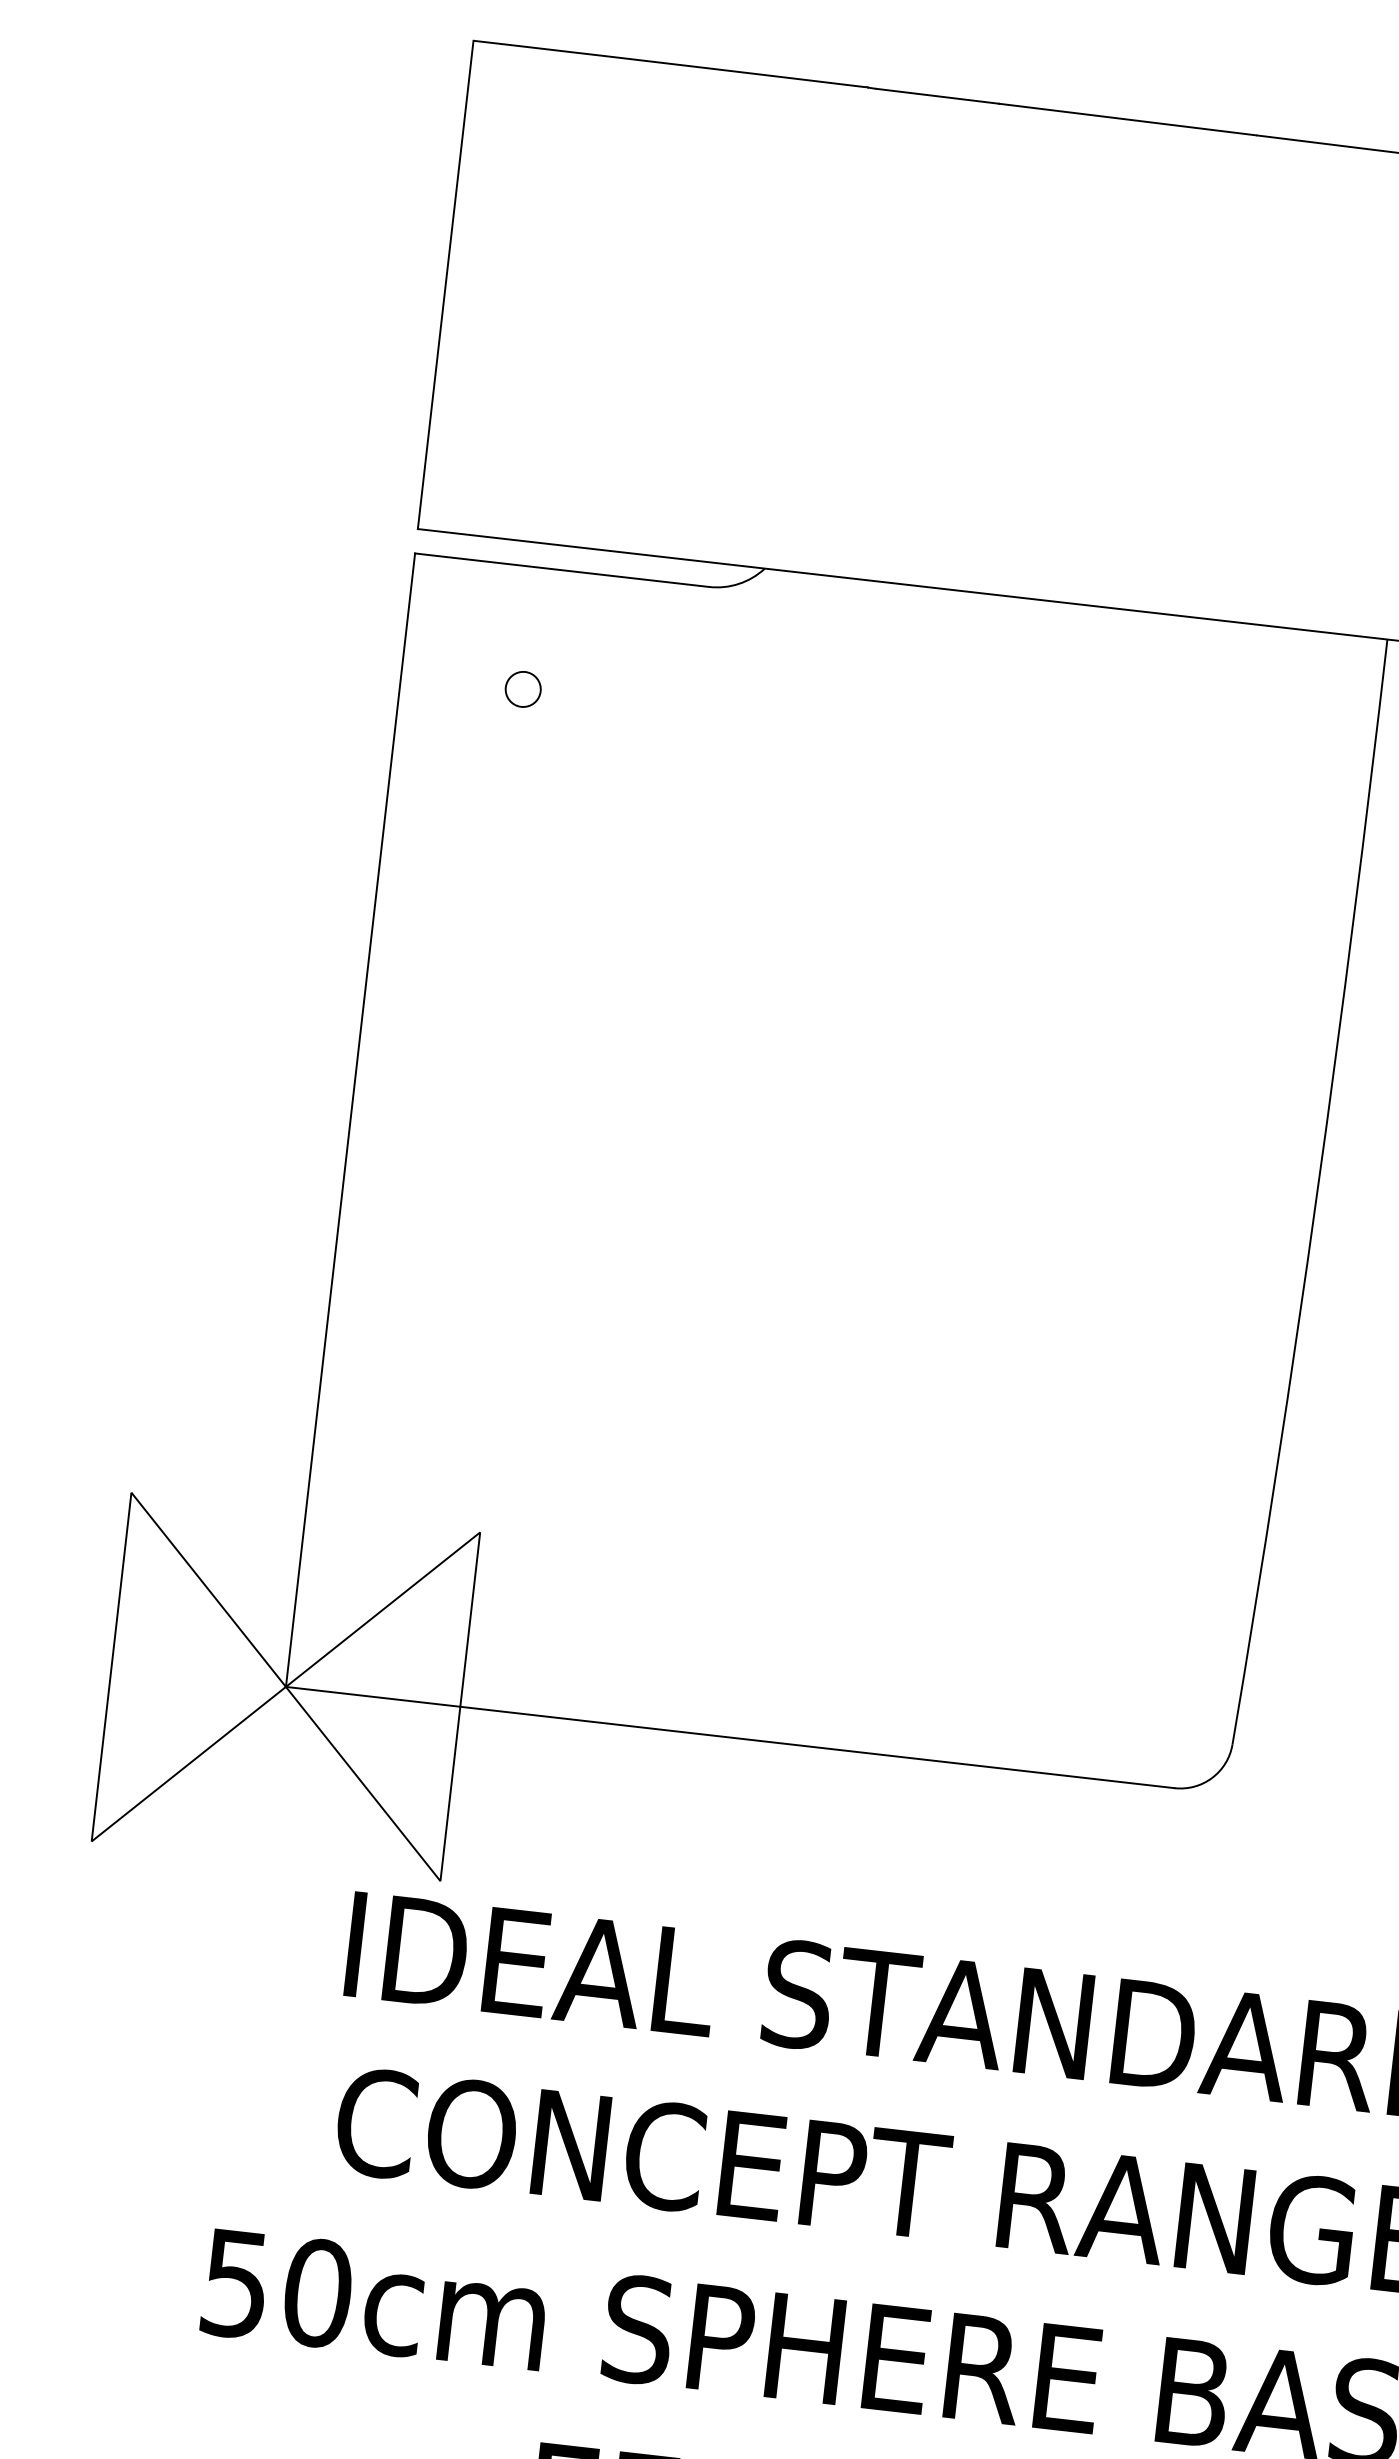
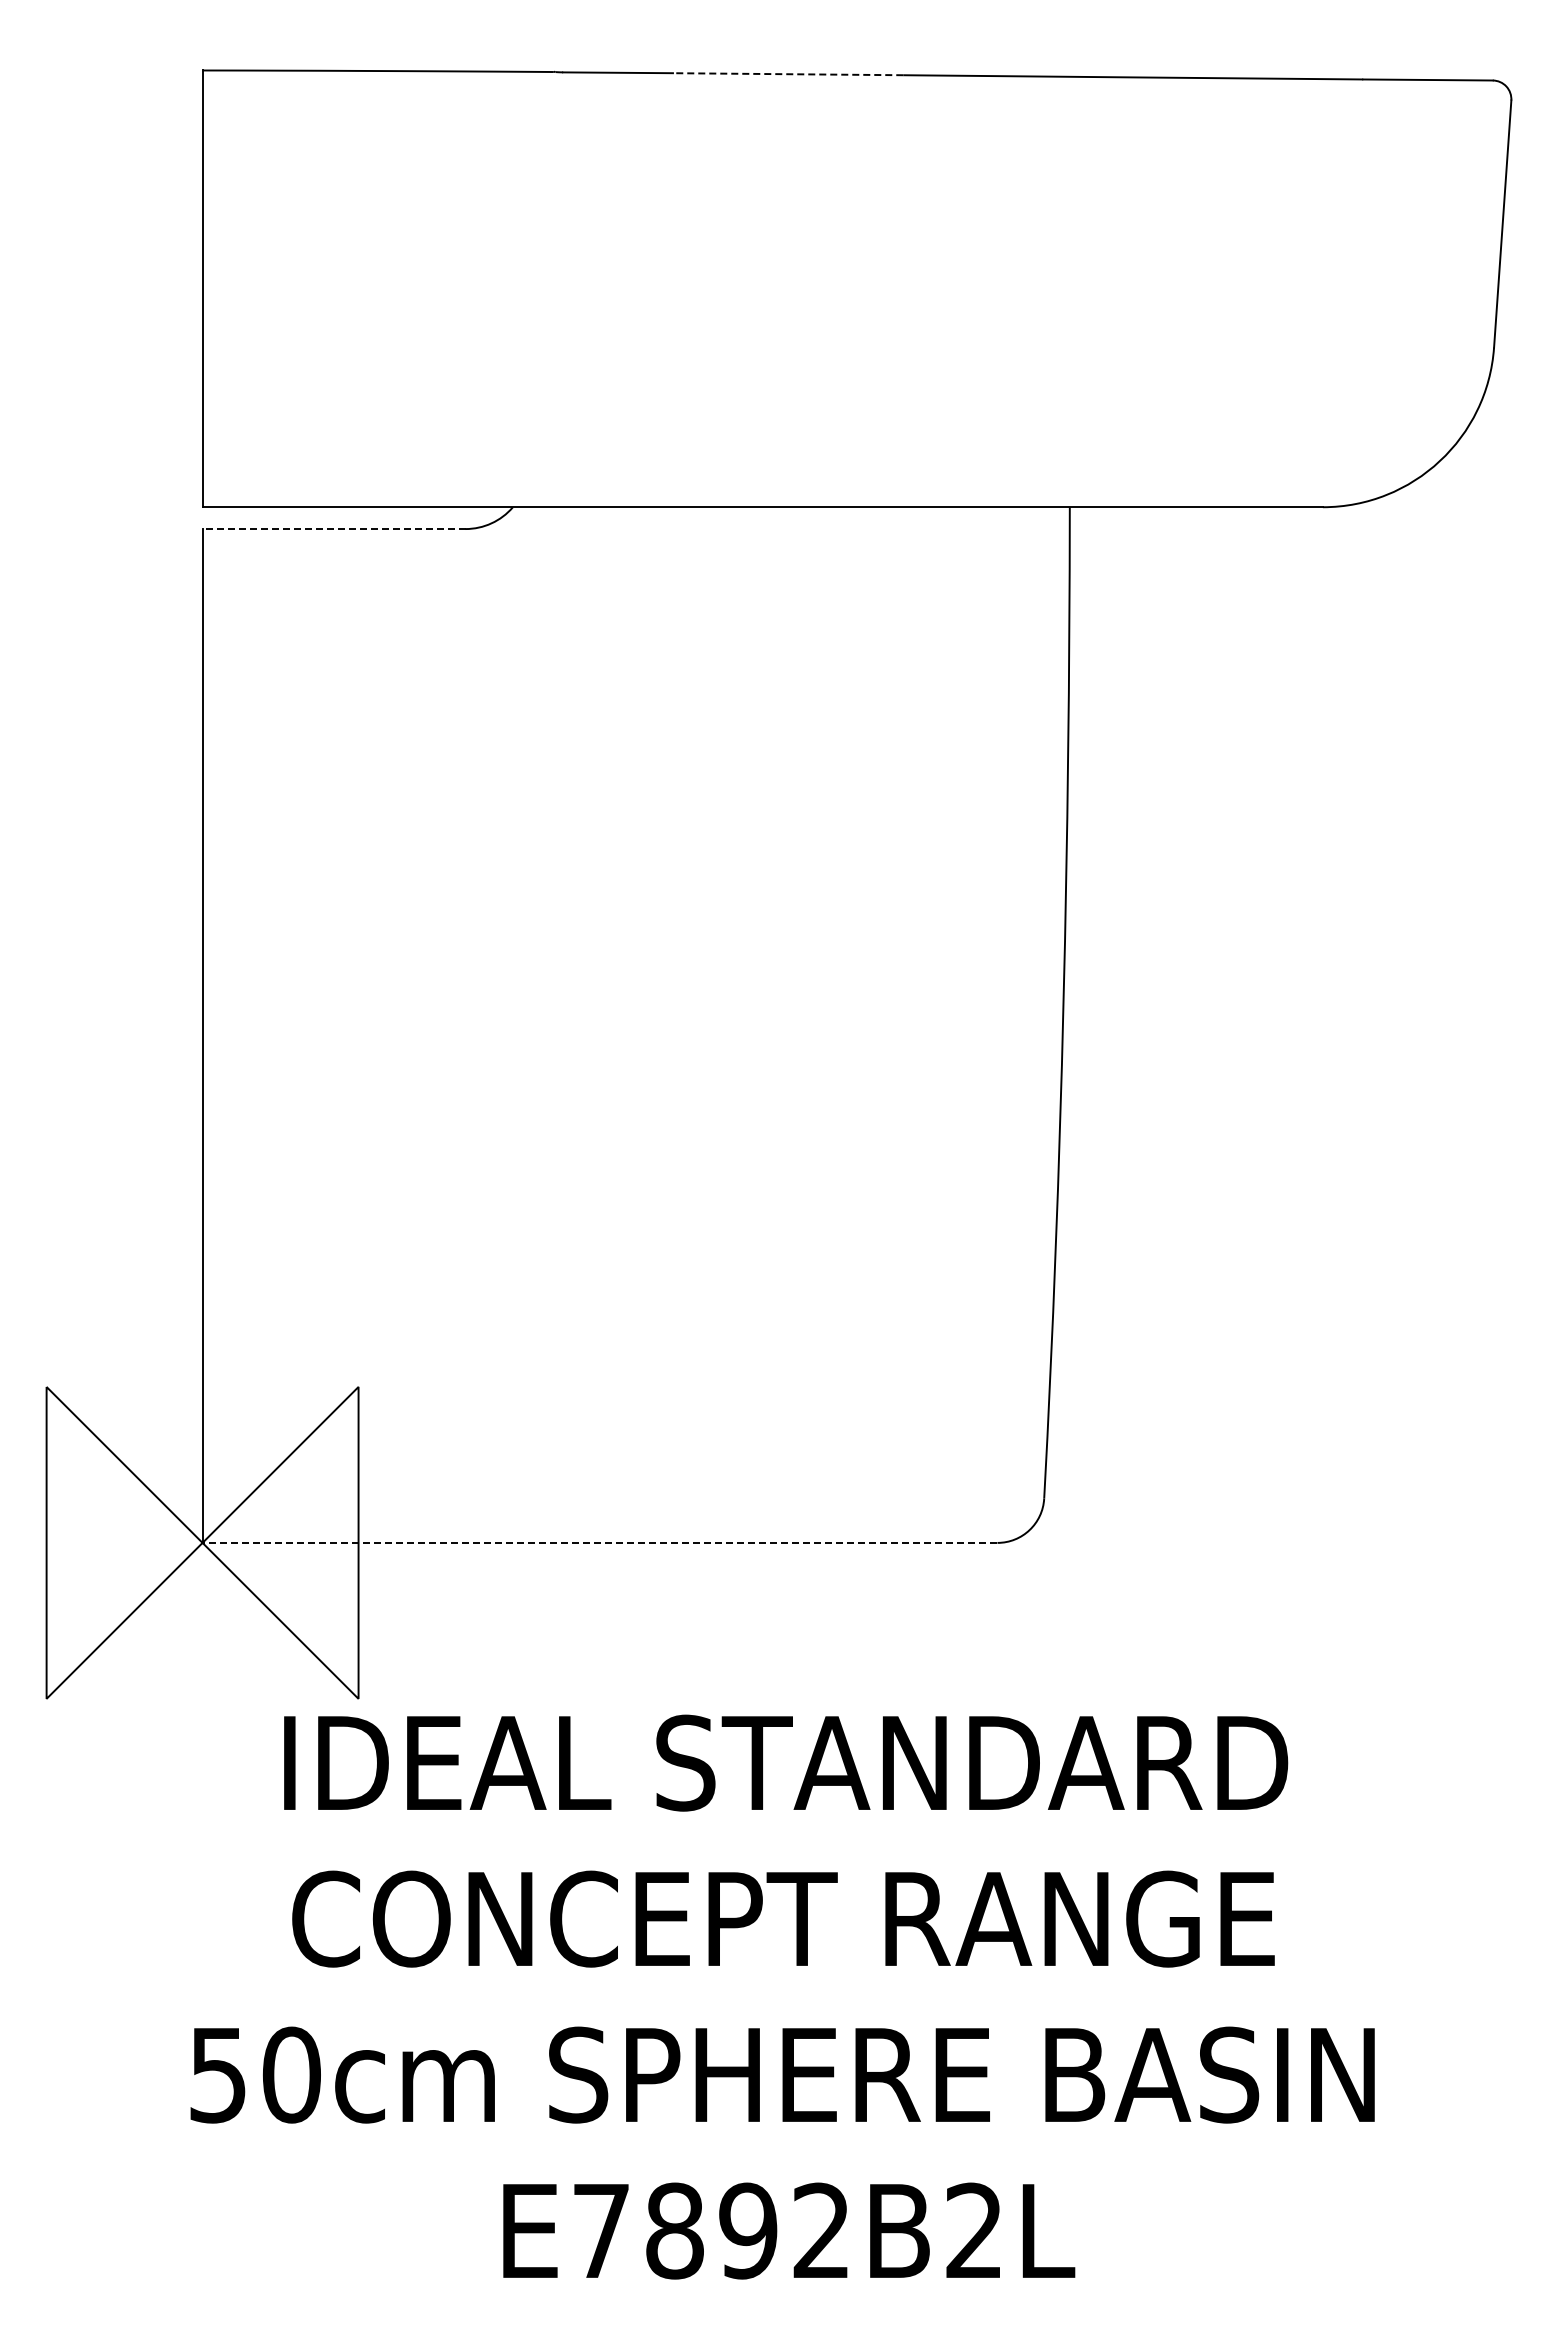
line: (1126, 119) -> (787, 74), solid -> dashed
line: (561, 570) -> (333, 529), solid -> dashed
circle: (523, 688) -> (311, 637), removed
line: (729, 1737) -> (599, 1542), solid -> dashed

